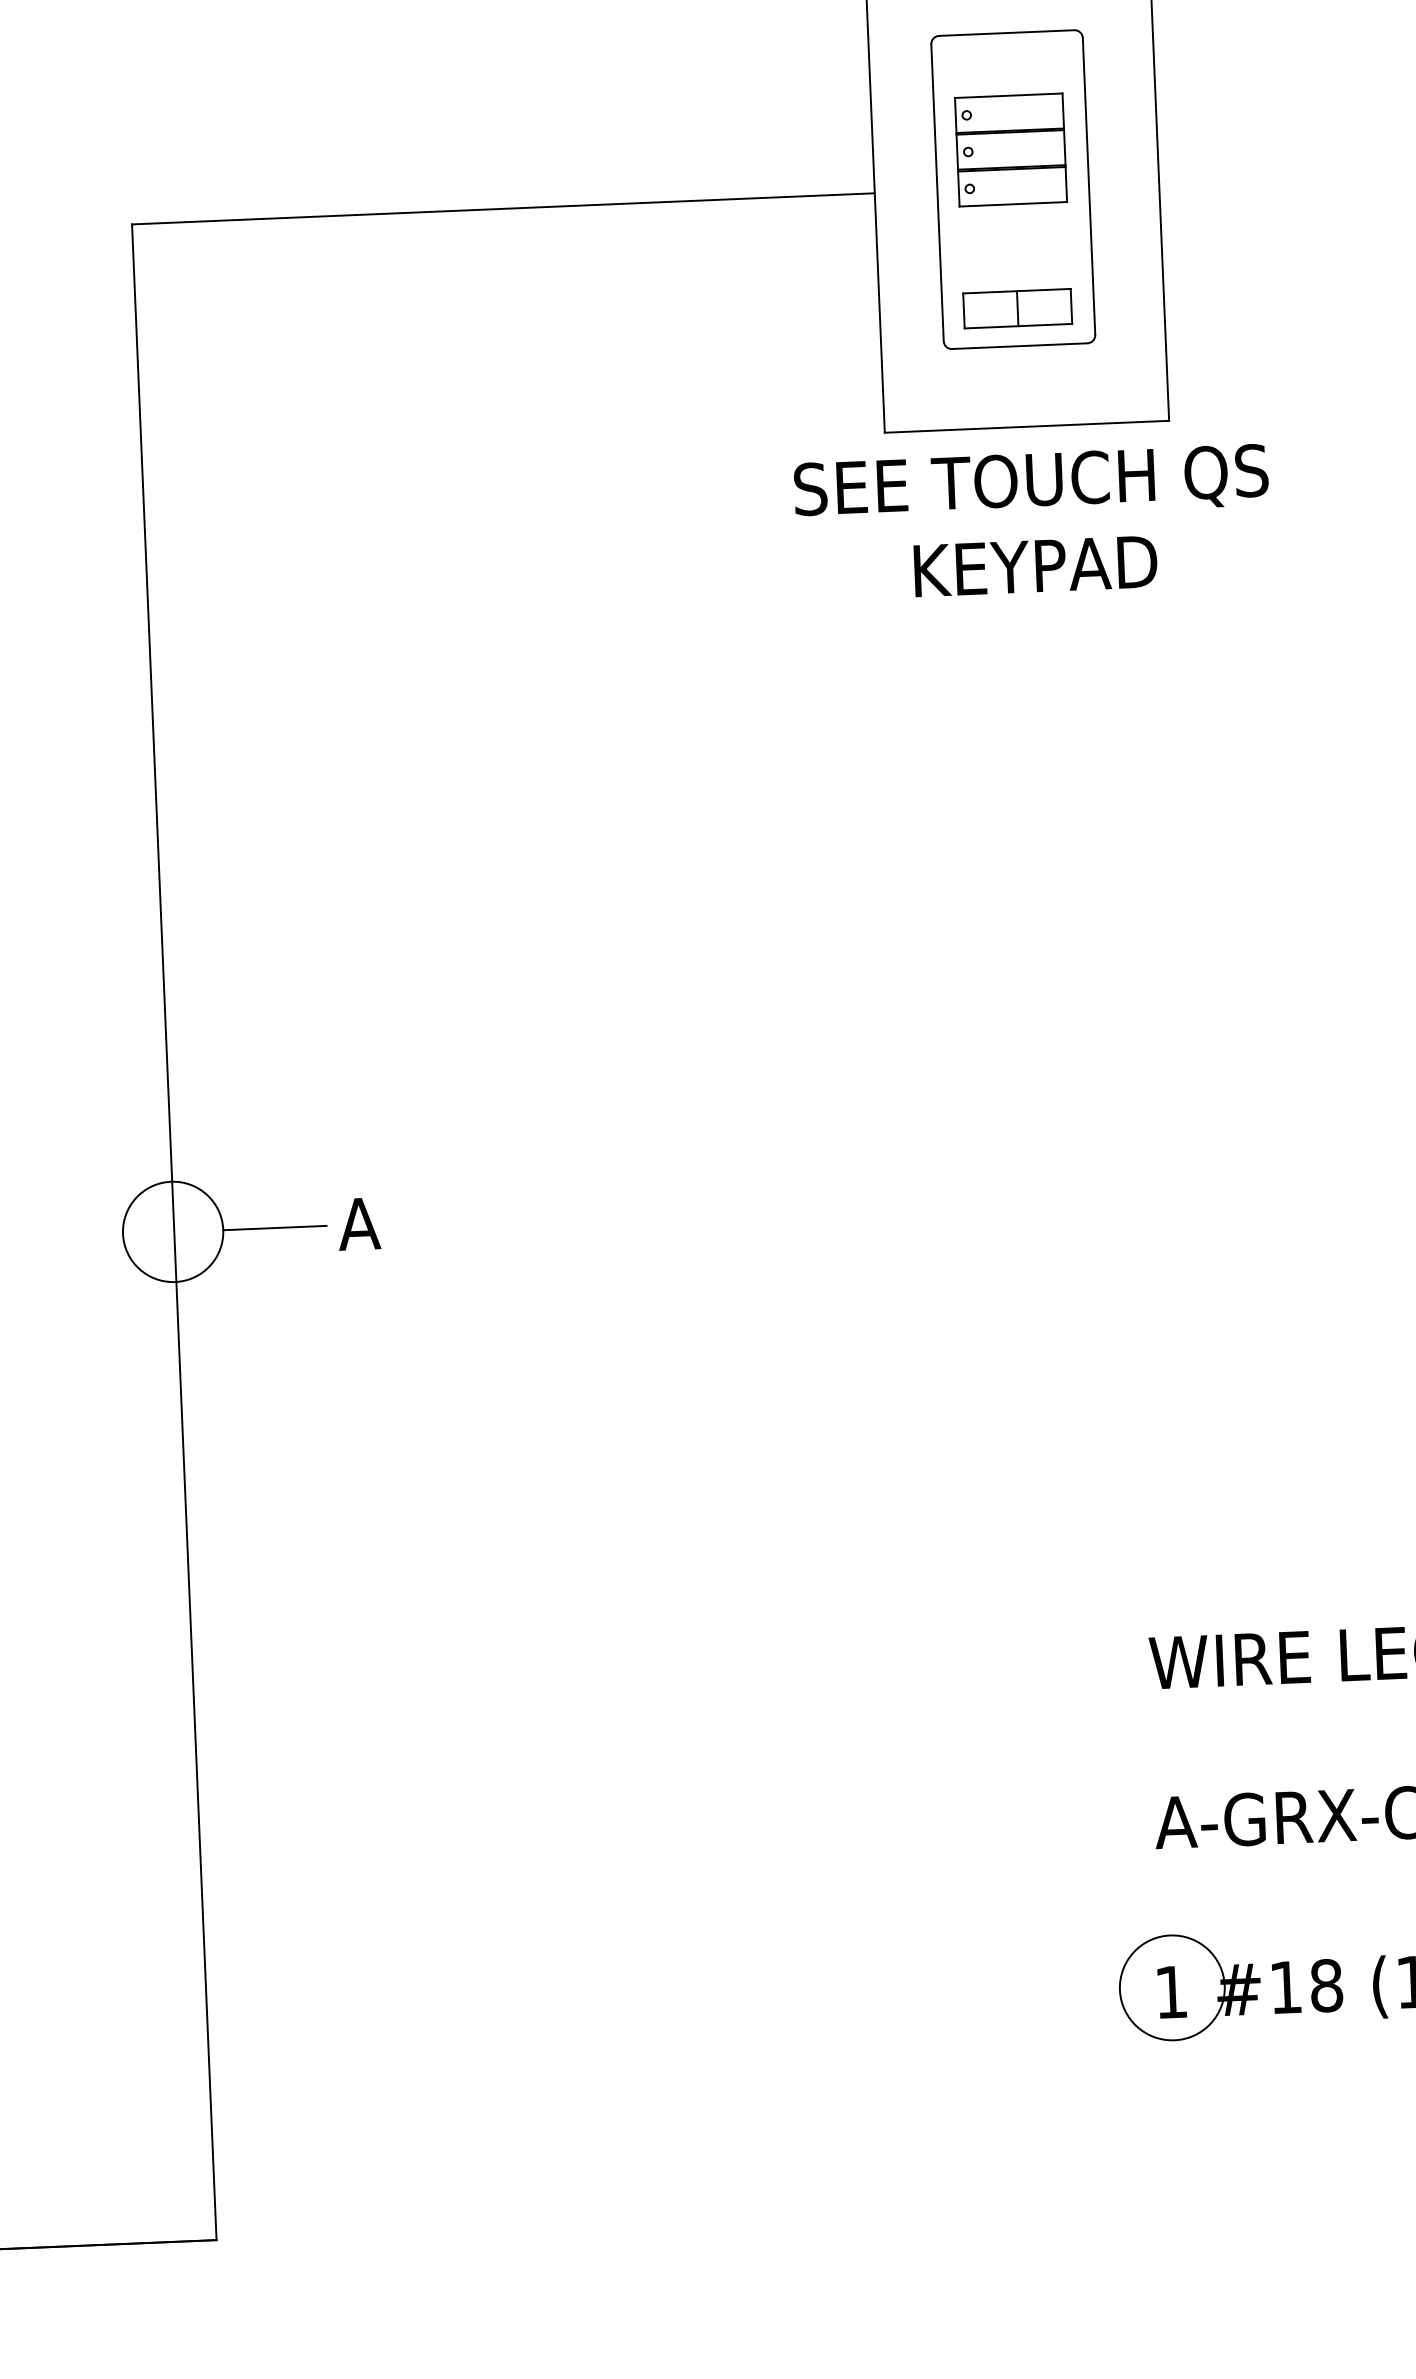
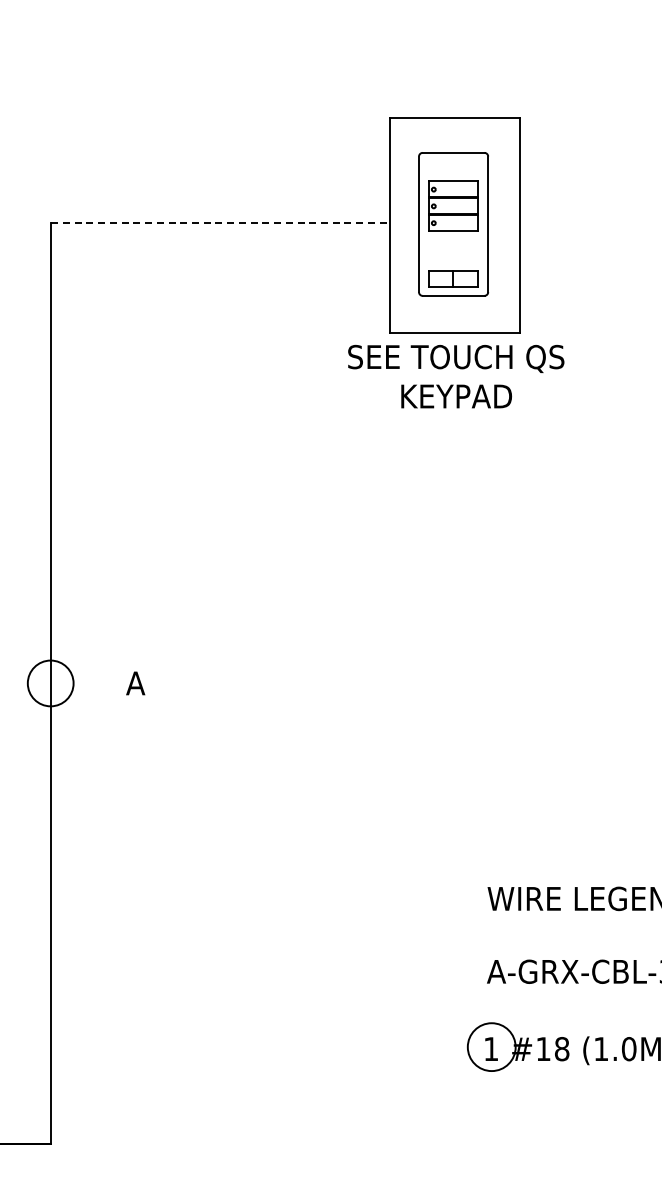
line: (502, 209) -> (220, 223), solid -> dashed
line: (273, 1227) -> (96, 683), removed

